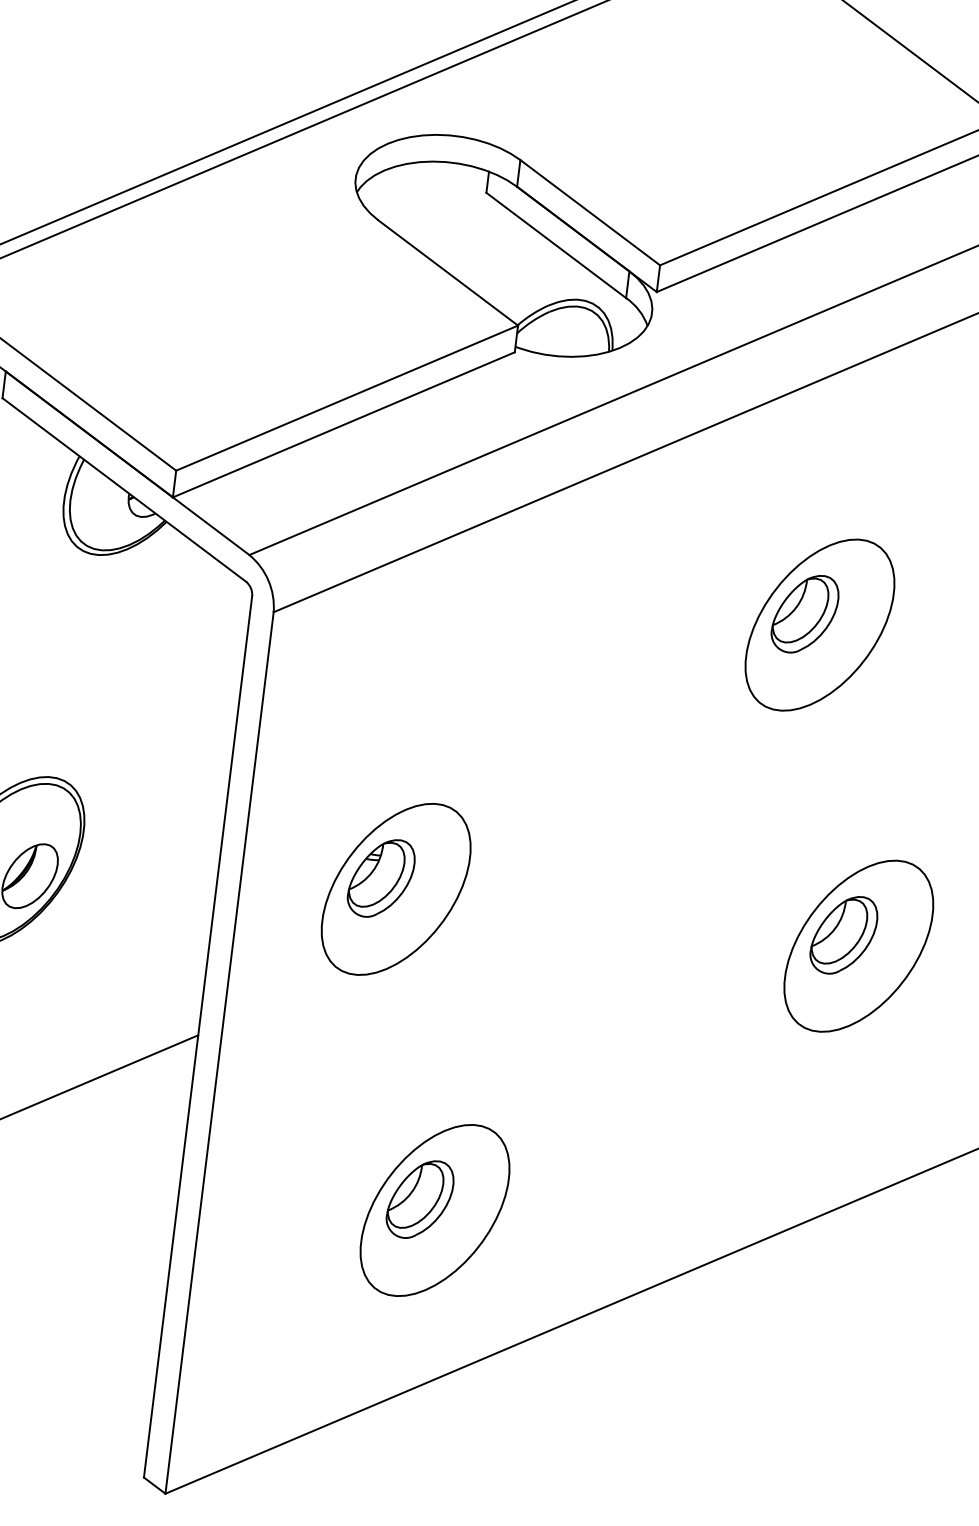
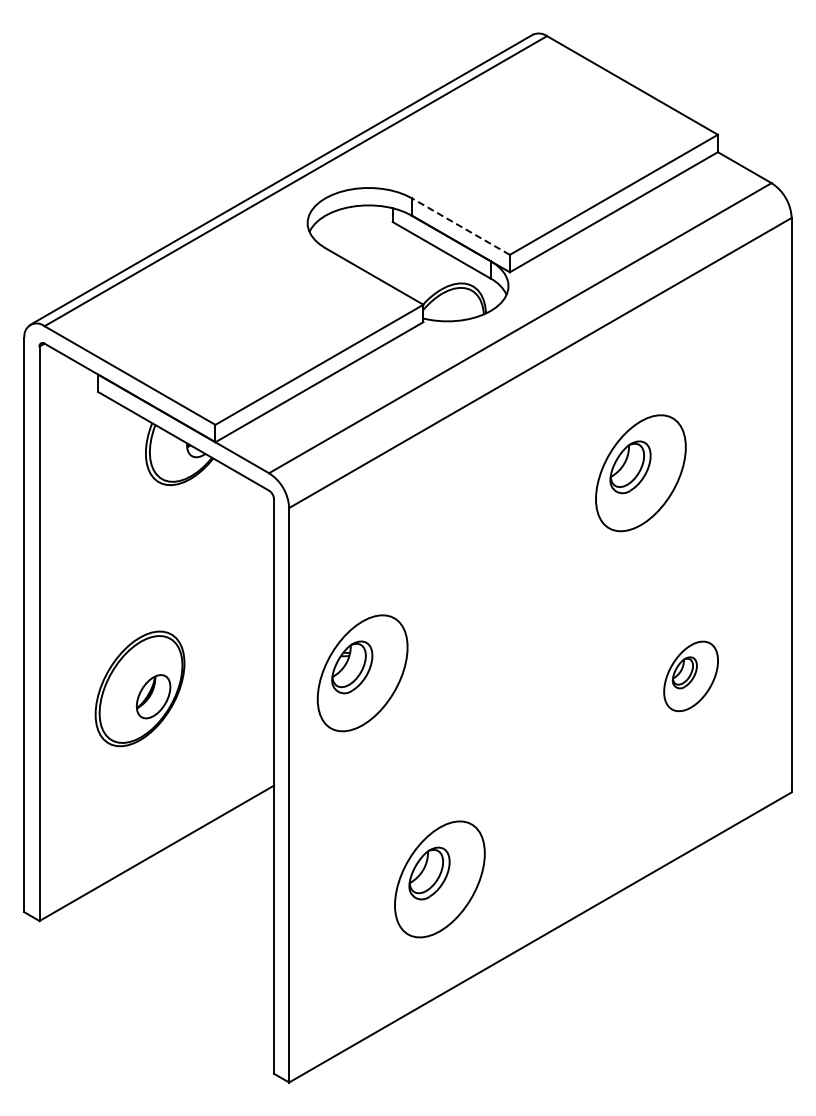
line: (589, 212) -> (460, 226), solid -> dashed
part: (395, 889) -> (362, 673), moved
part: (857, 946) -> (690, 676), size x0.6

